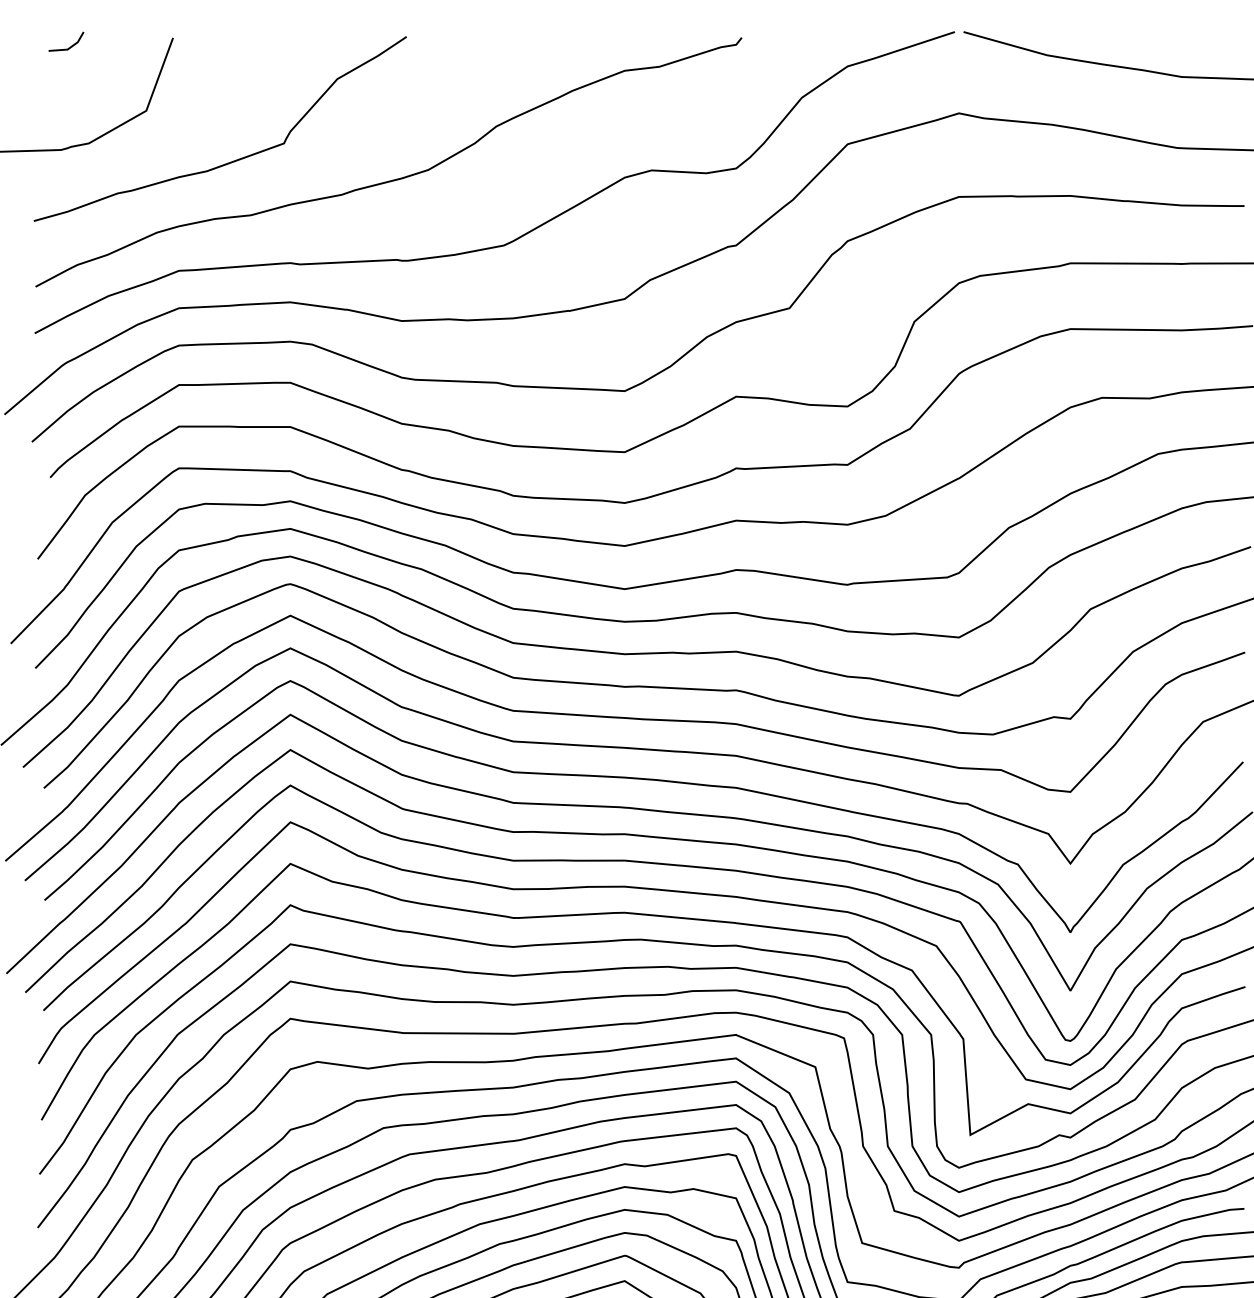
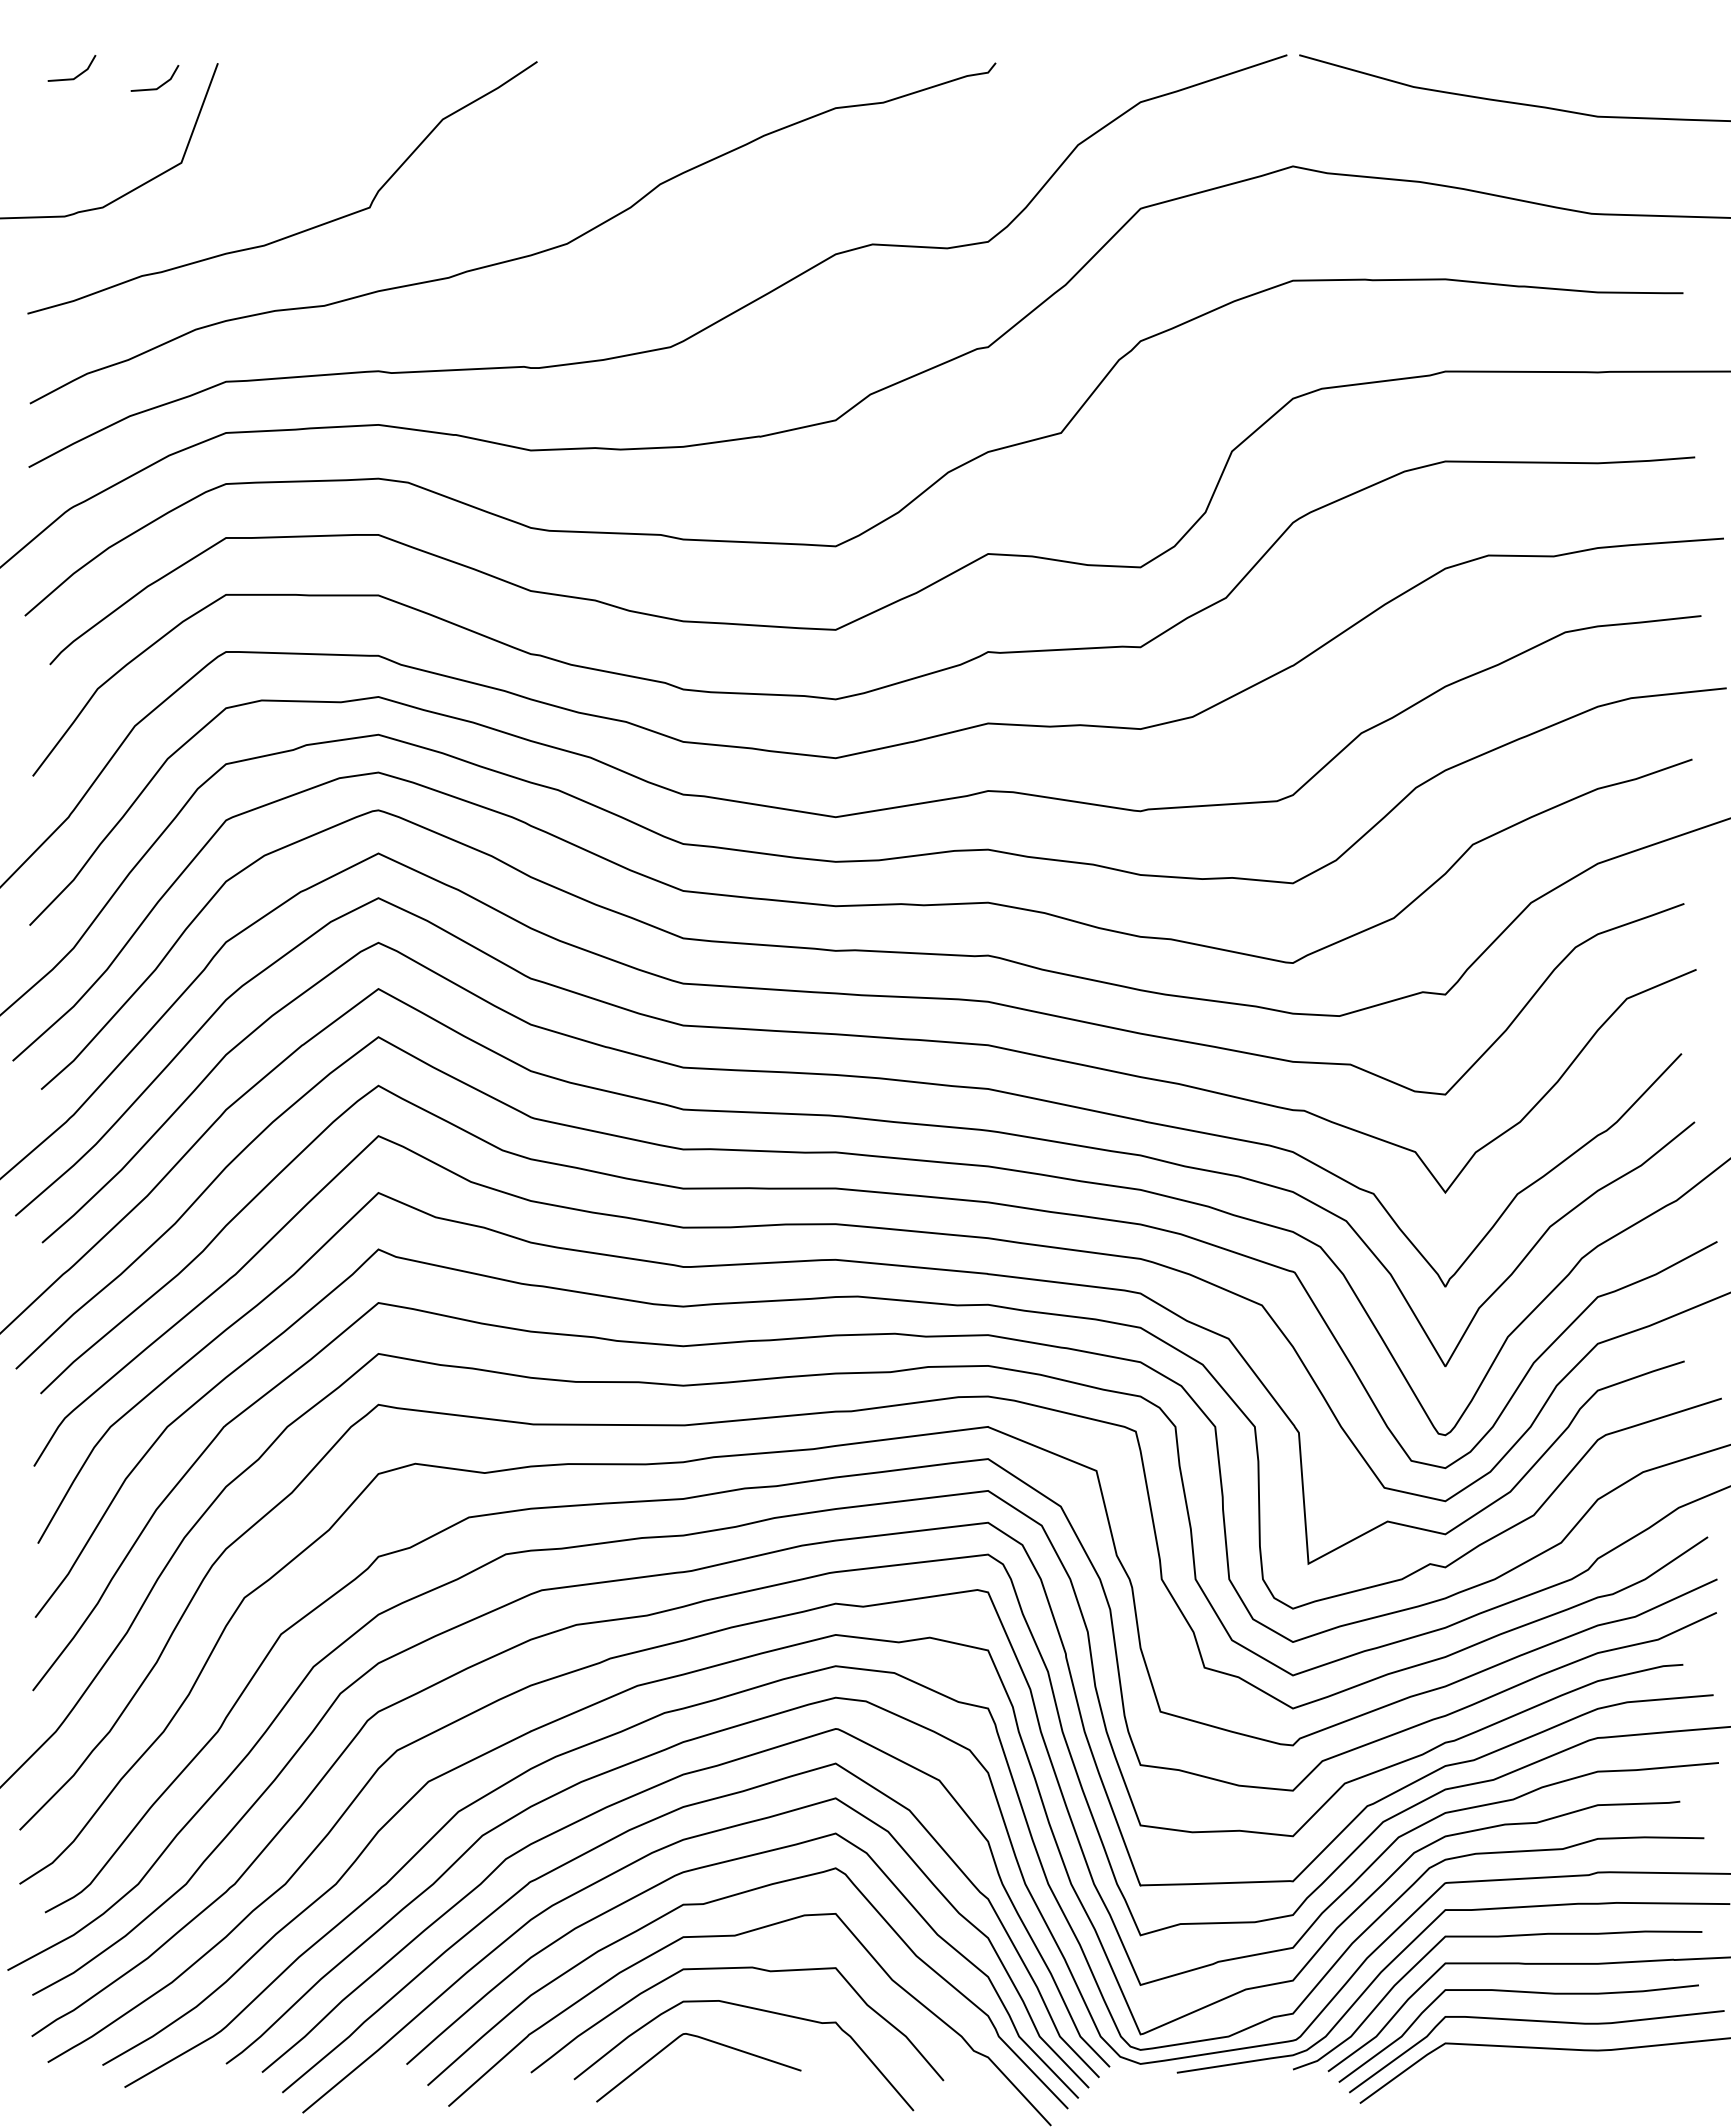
line: (129, 54) -> (158, 86), added

